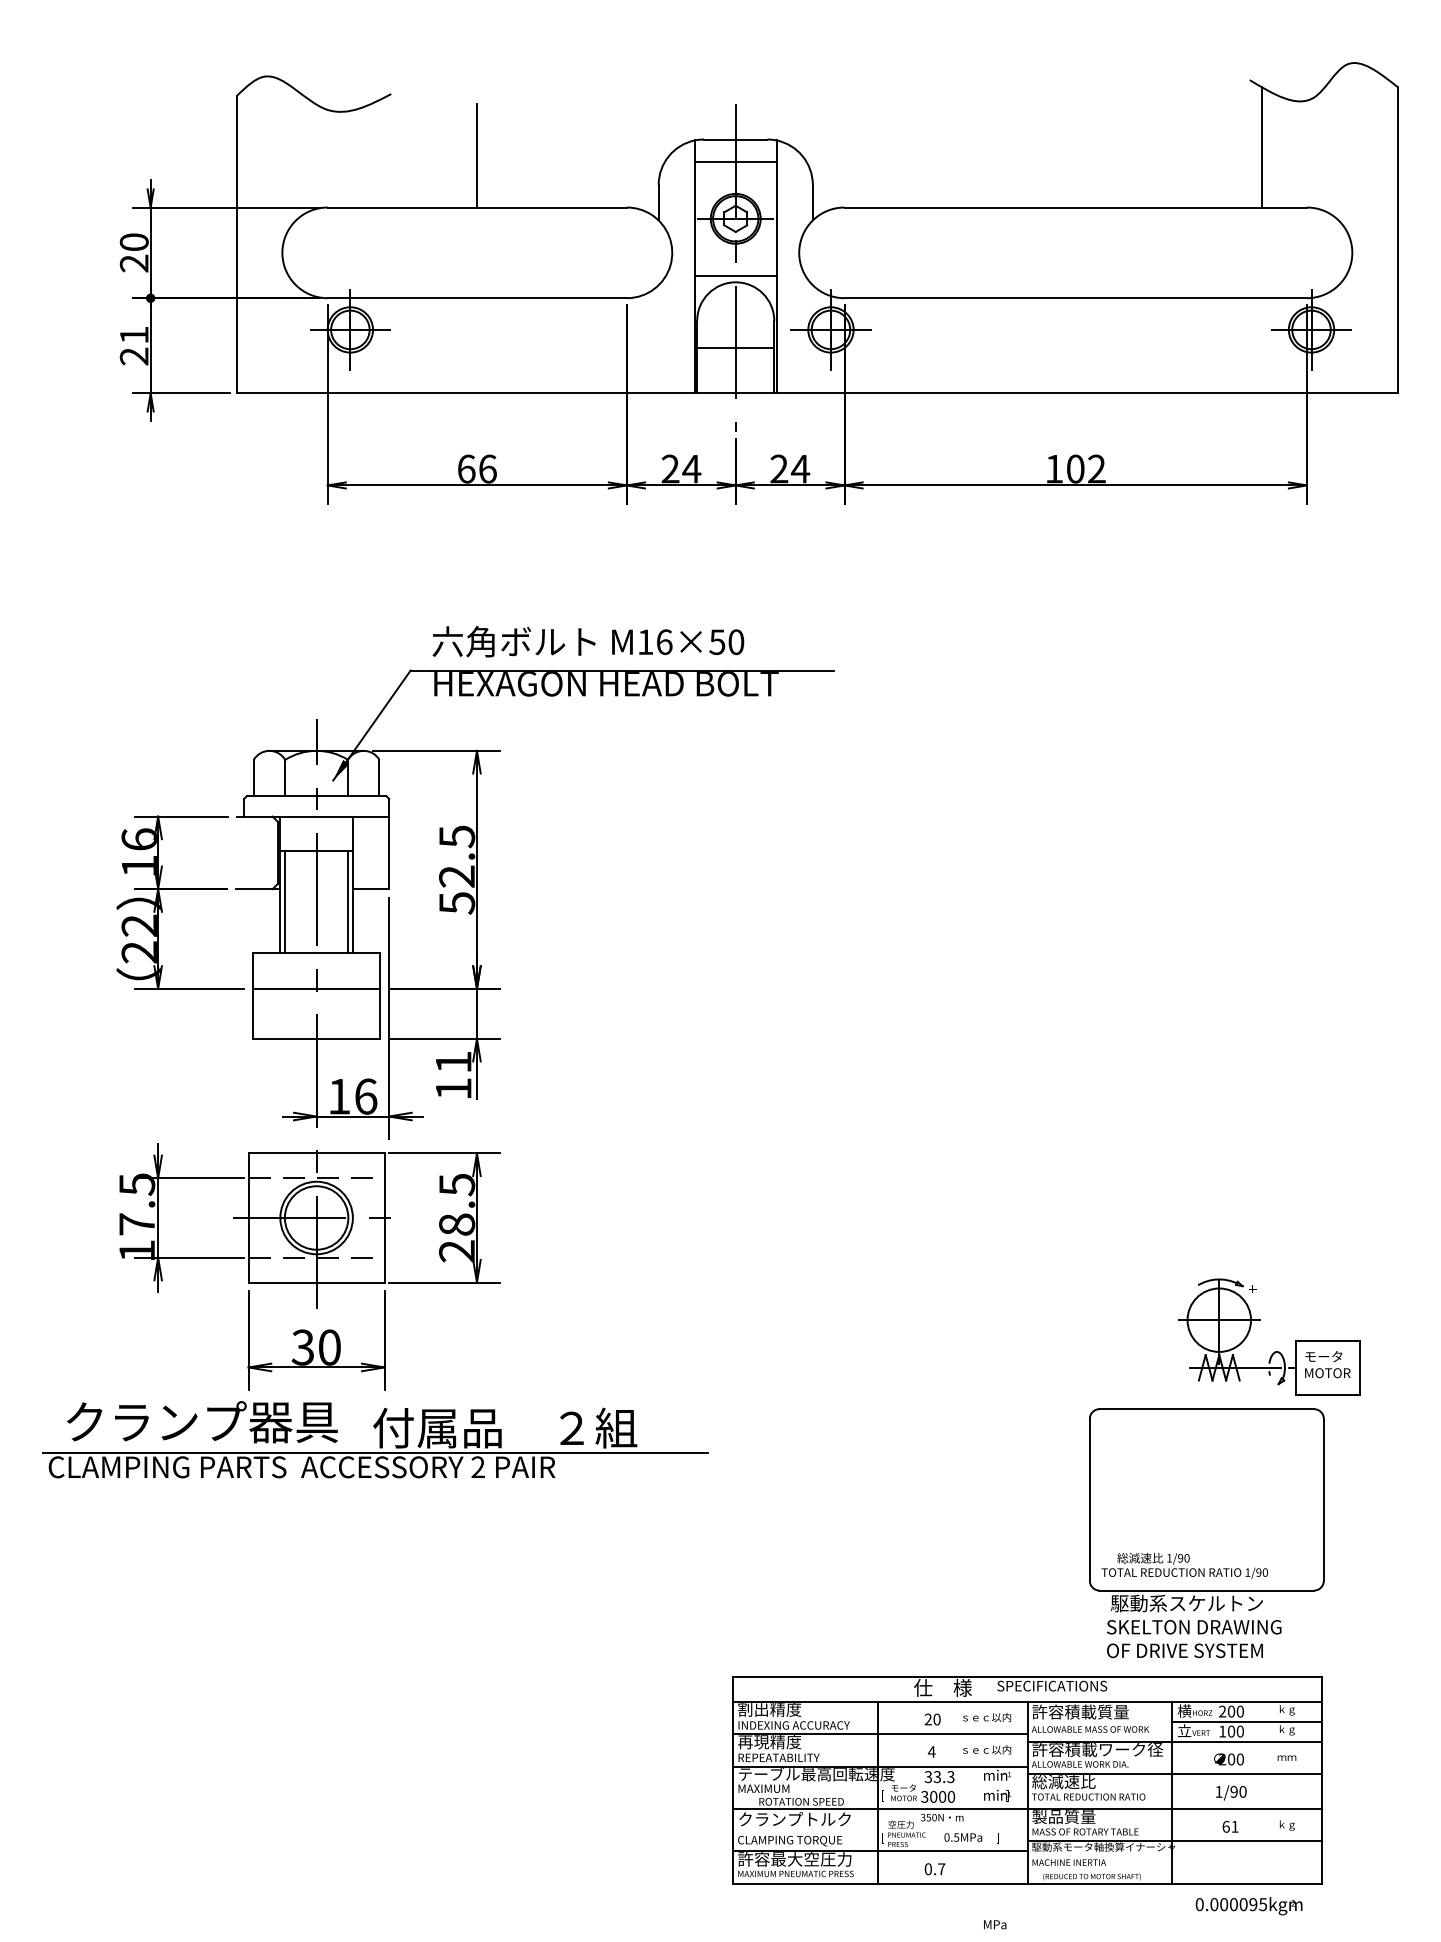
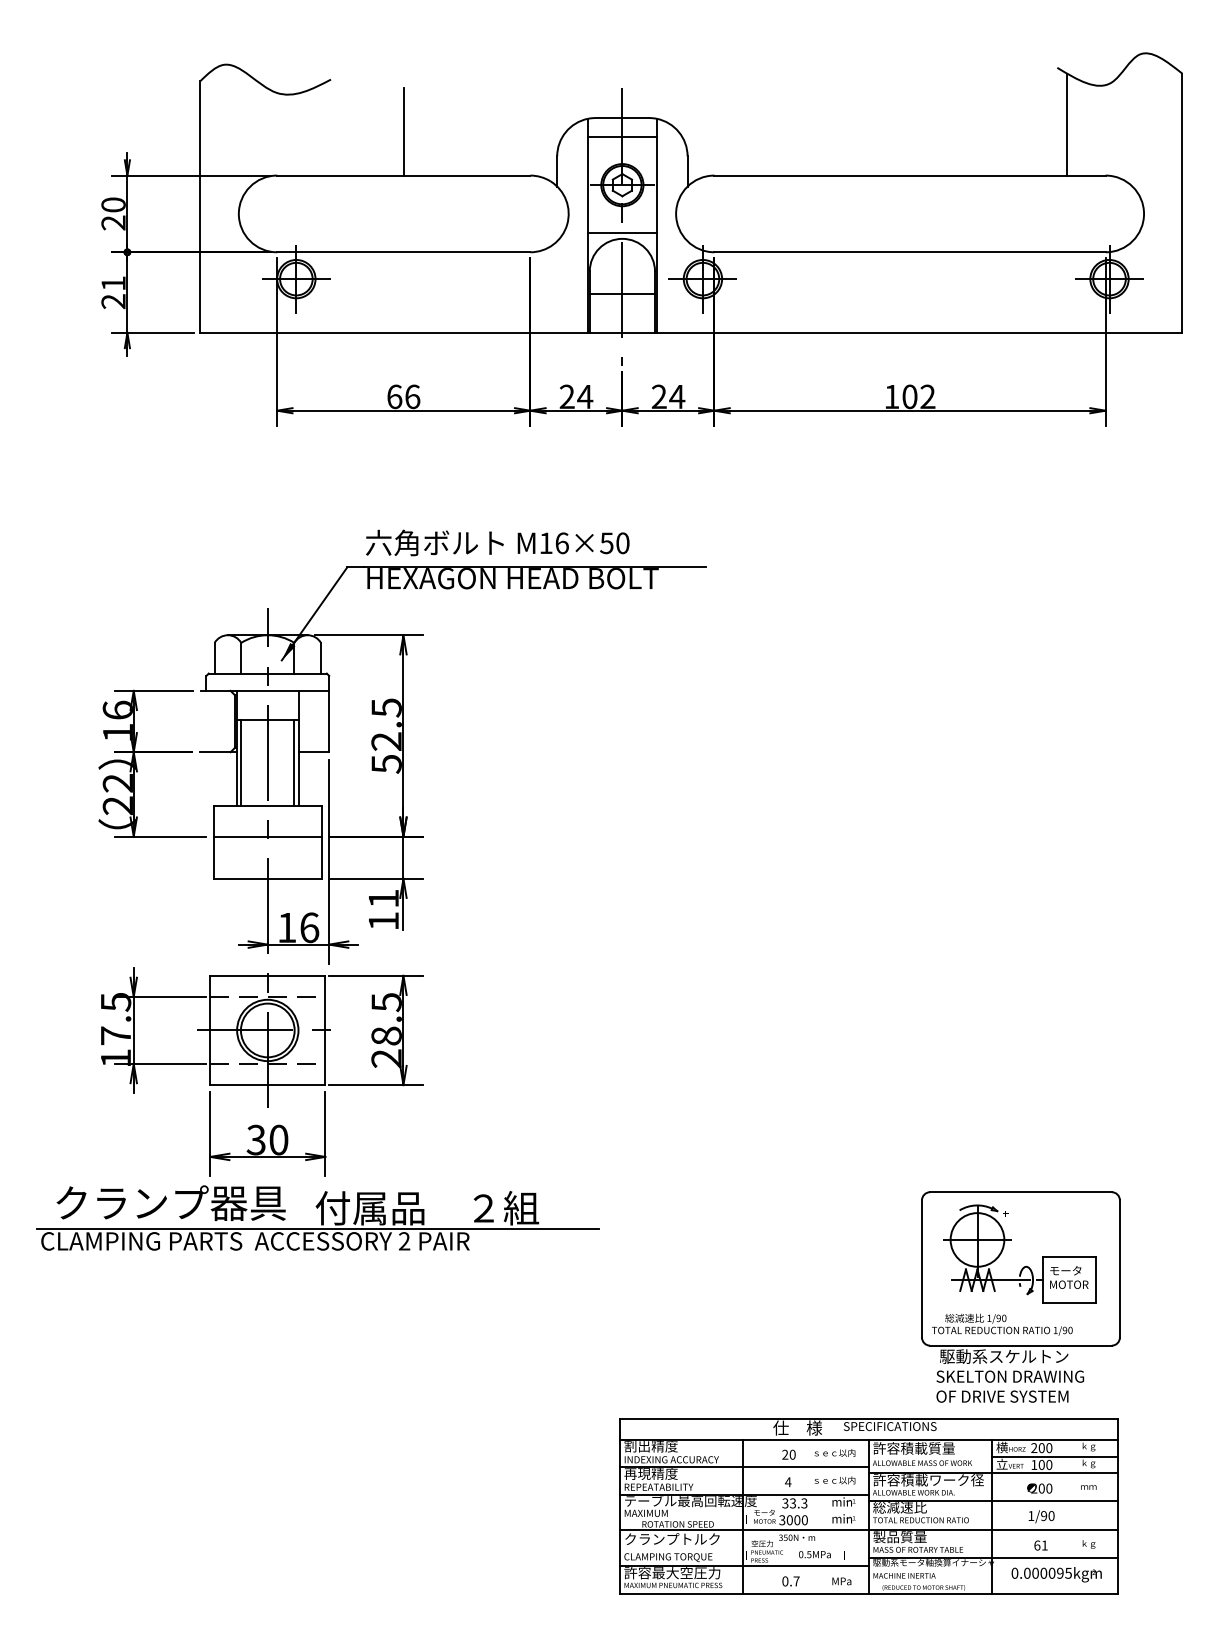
part: (1273, 1351) -> (1023, 1266), moved
text: (1248, 1905) -> (1056, 1574), moved
text: (994, 1924) -> (841, 1581), moved

